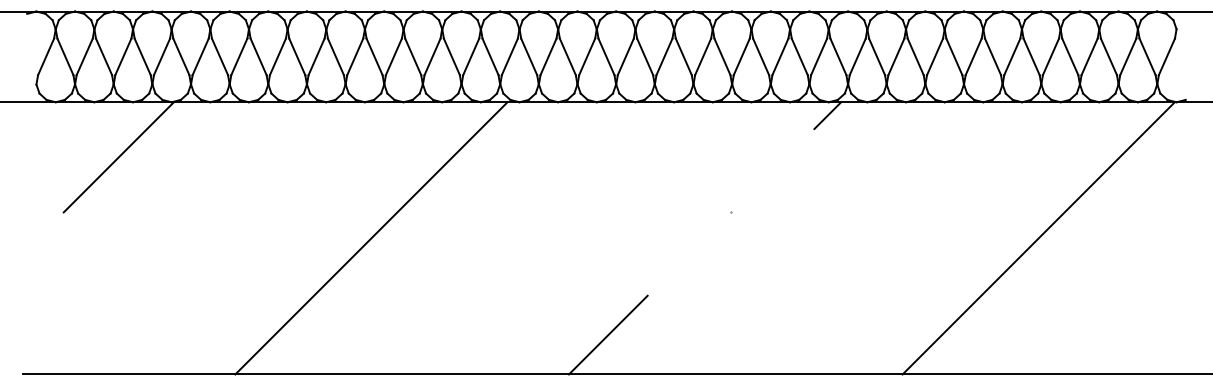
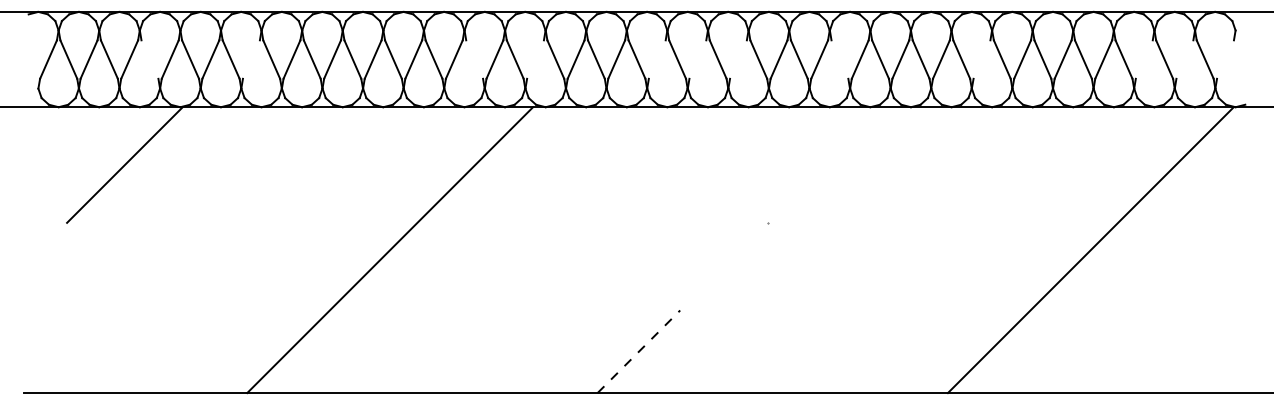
line: (142, 56) -> (149, 59), removed
line: (239, 56) -> (251, 59), removed
line: (451, 56) -> (474, 59), removed
line: (509, 56) -> (535, 59), removed
line: (625, 56) -> (656, 59), removed
line: (664, 56) -> (697, 59), removed
line: (703, 56) -> (738, 59), removed
line: (799, 56) -> (839, 59), removed
line: (935, 56) -> (982, 59), removed
line: (1089, 56) -> (1144, 59), removed
line: (1128, 56) -> (1185, 59), removed
line: (1166, 56) -> (1225, 59), removed
line: (827, 115) -> (869, 121), removed
line: (608, 335) -> (639, 352), solid -> dashed

